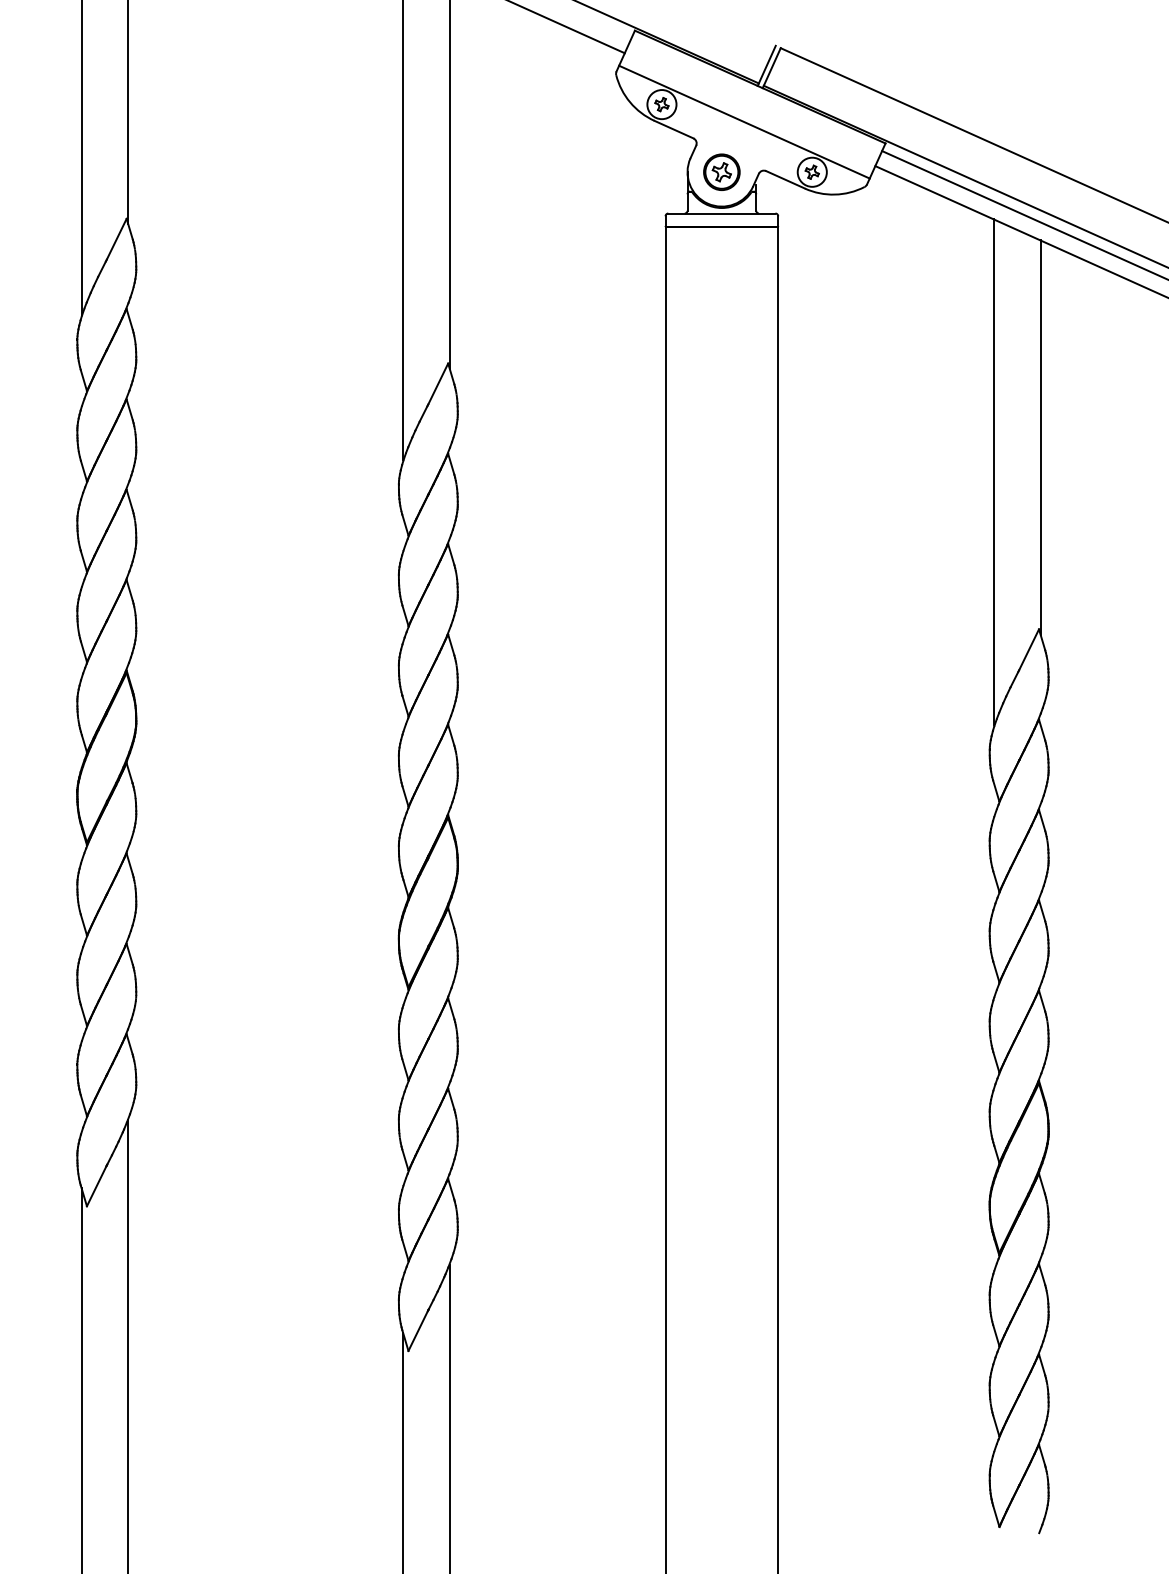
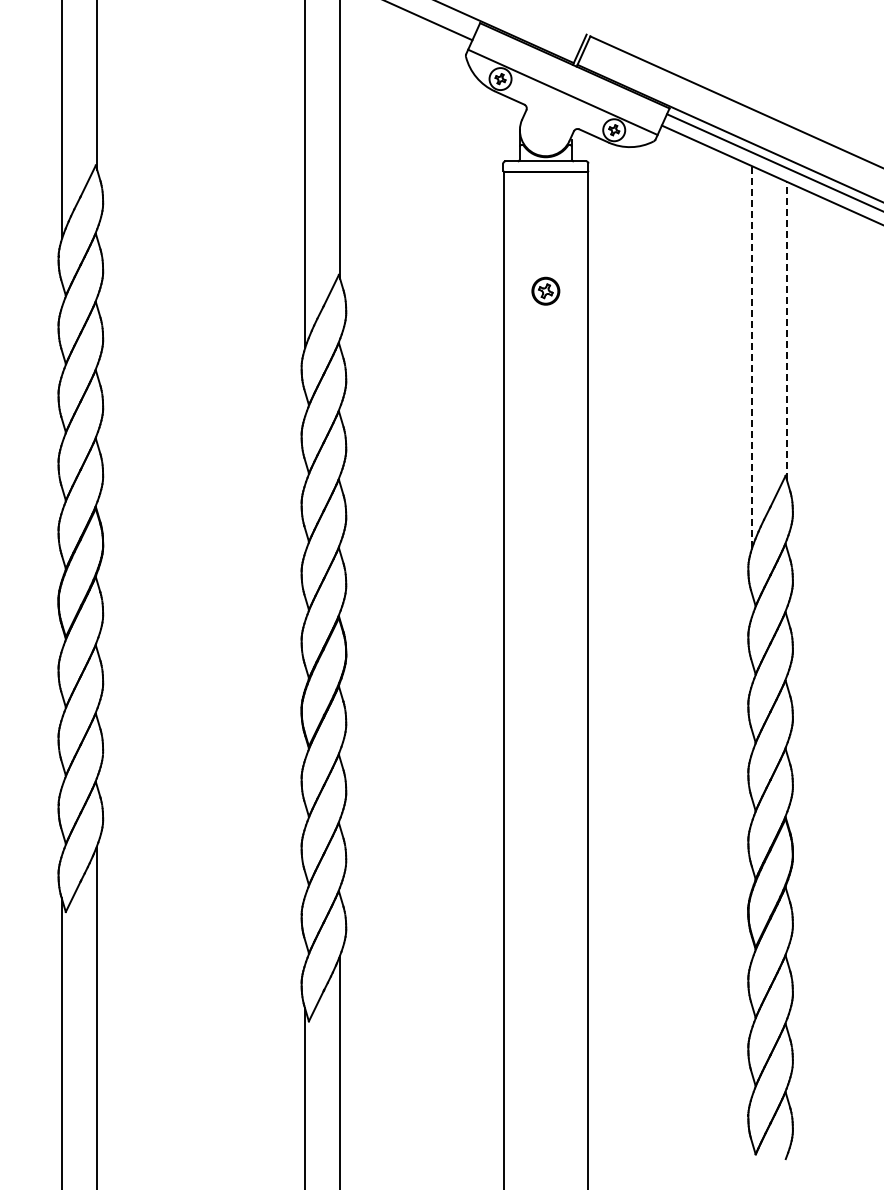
part: (721, 171) -> (545, 290), moved
line: (1040, 437) -> (786, 330), solid -> dashed
line: (993, 471) -> (751, 356), solid -> dashed

